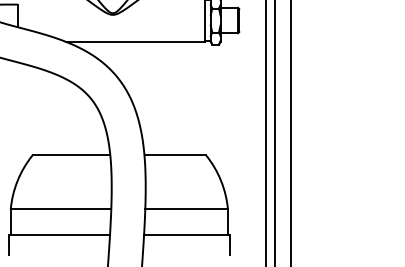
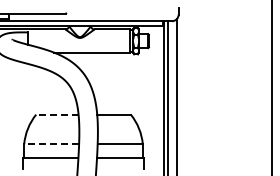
line: (69, 154) -> (56, 114), solid -> dashed
line: (60, 209) -> (51, 144), solid -> dashed

